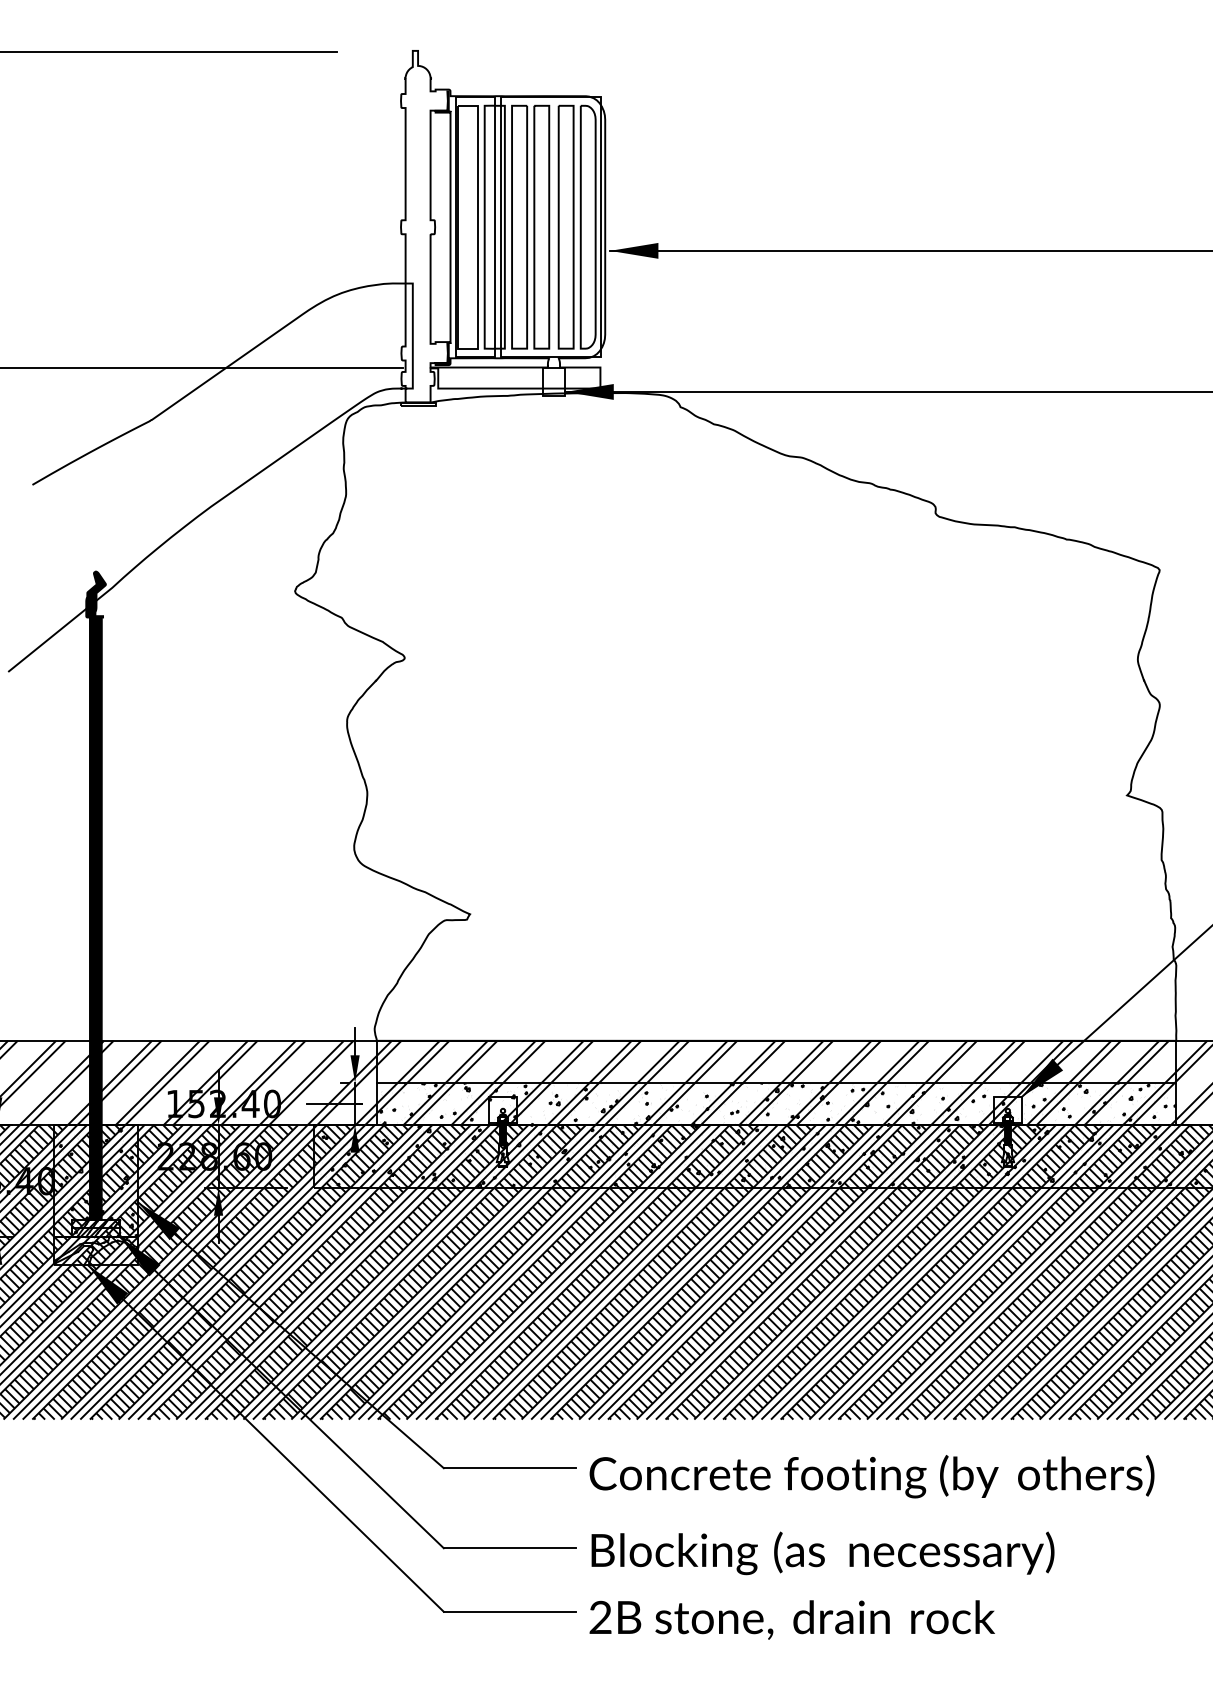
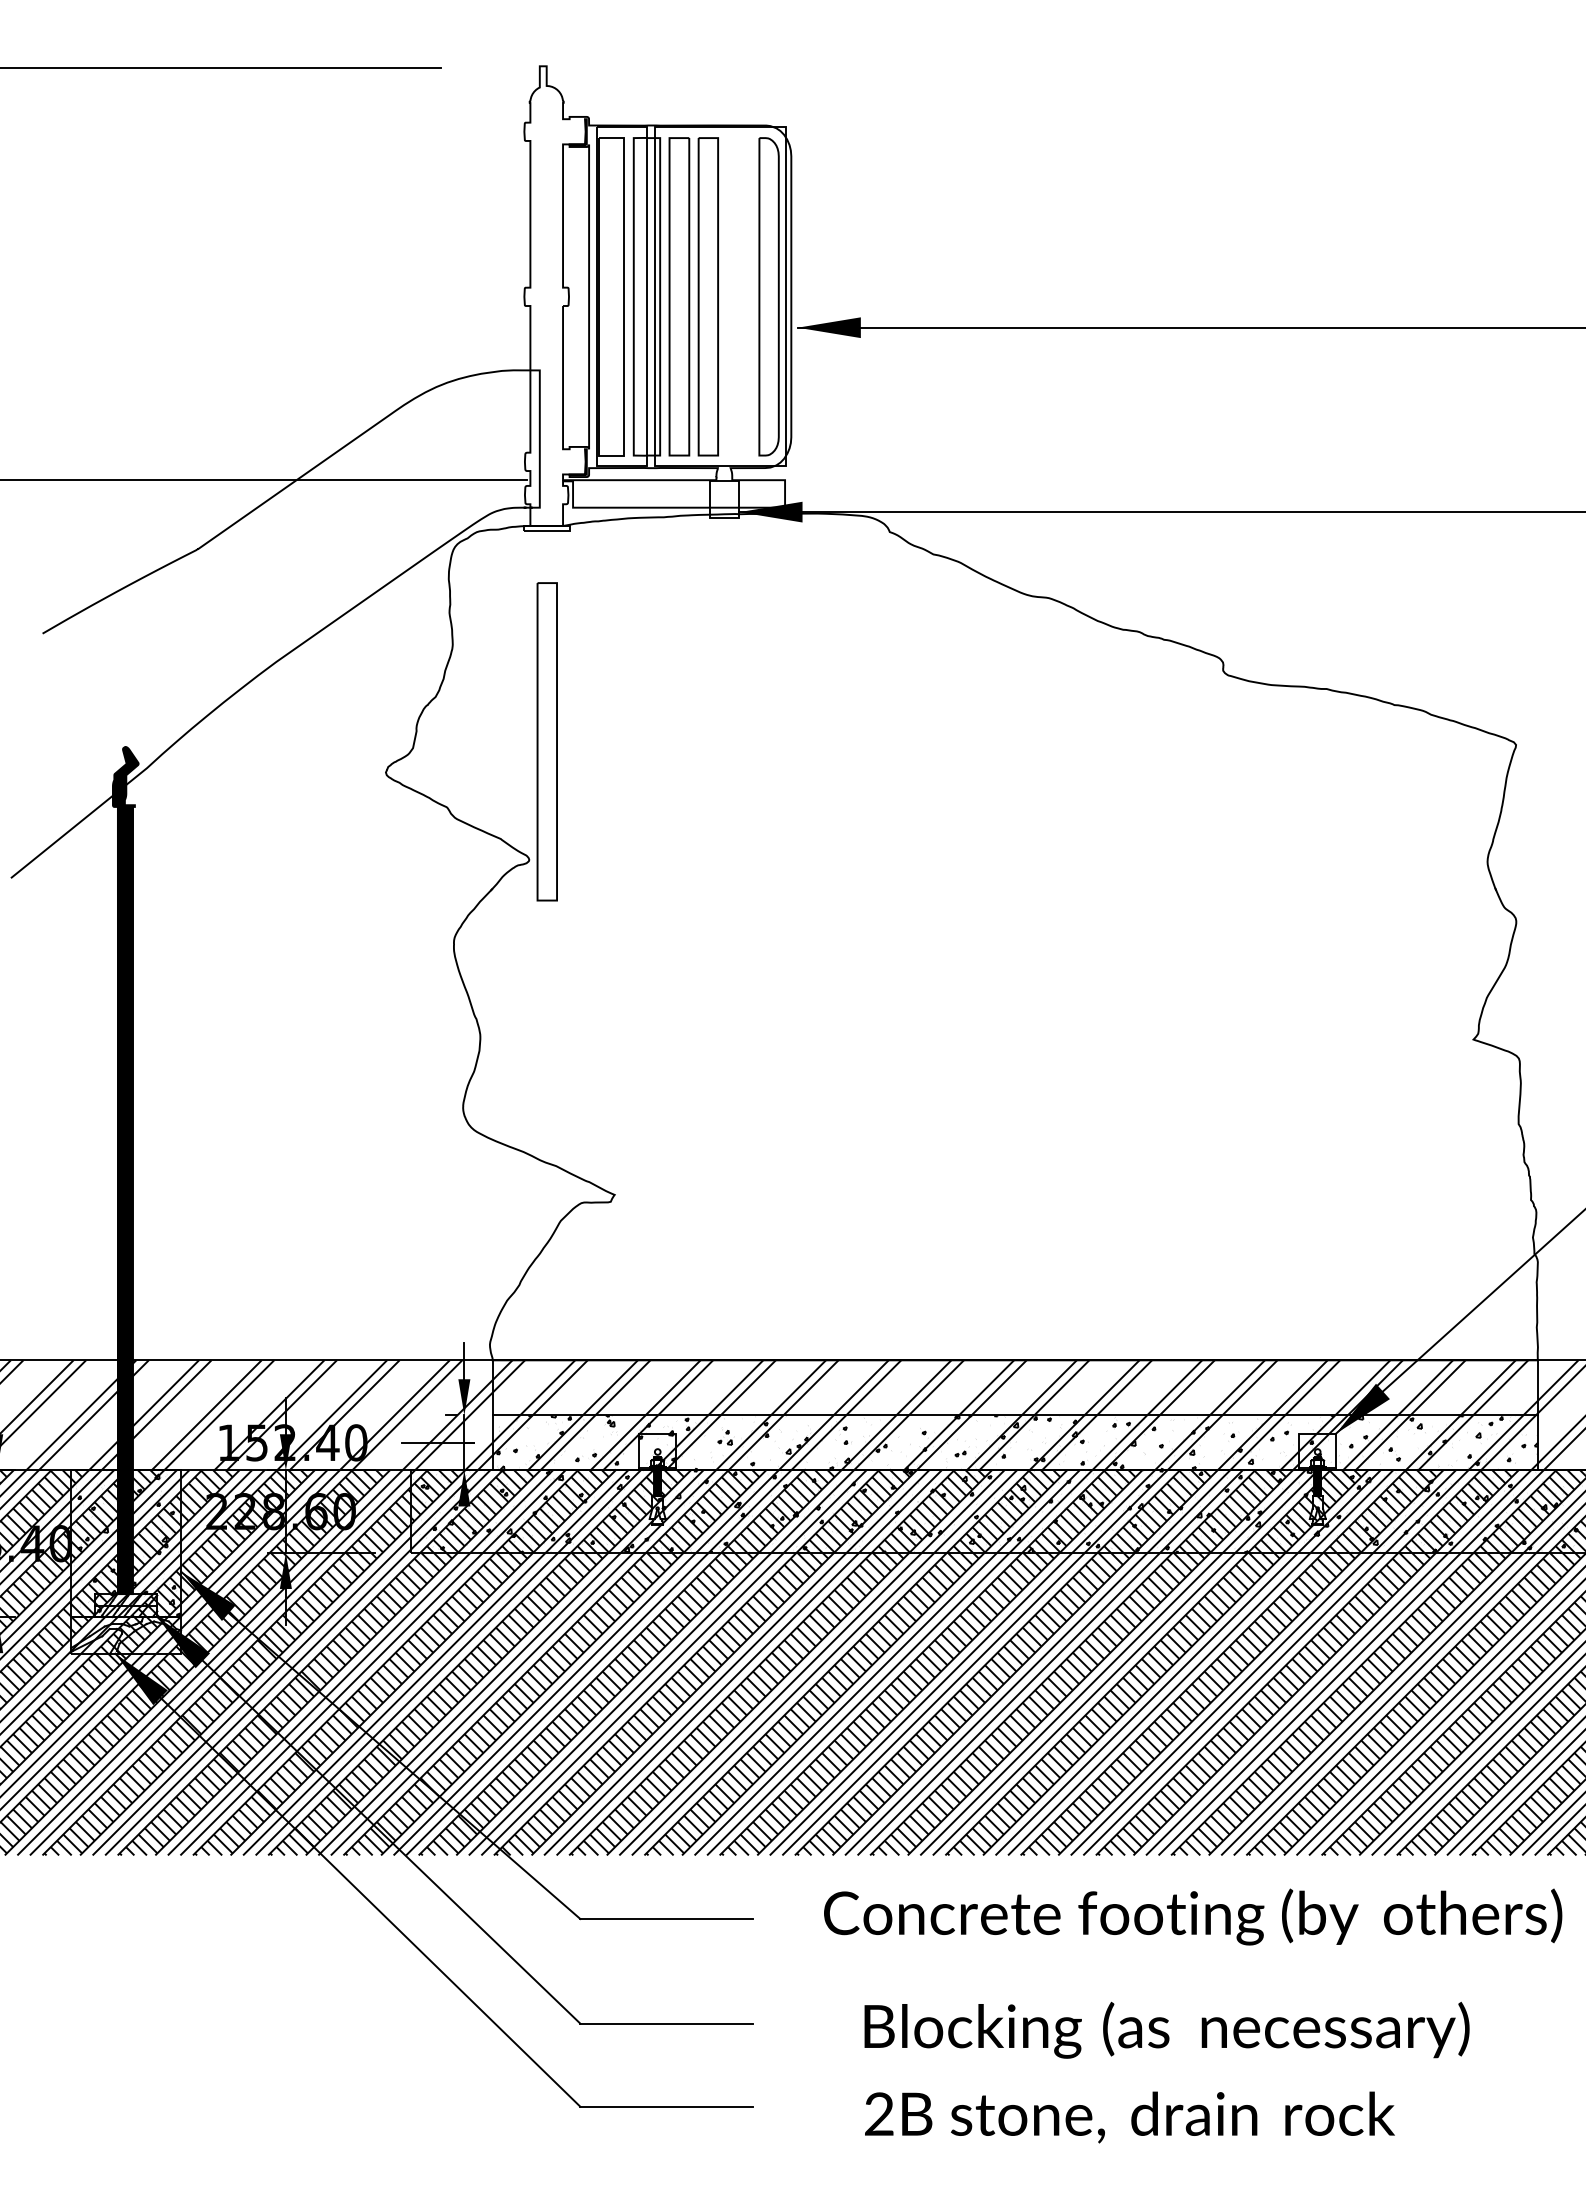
part: (565, 226) -> (546, 741), moved
text: (872, 1476) -> (1193, 1916), moved
text: (822, 1552) -> (1166, 2029), moved
text: (792, 1620) -> (1129, 2117), moved

